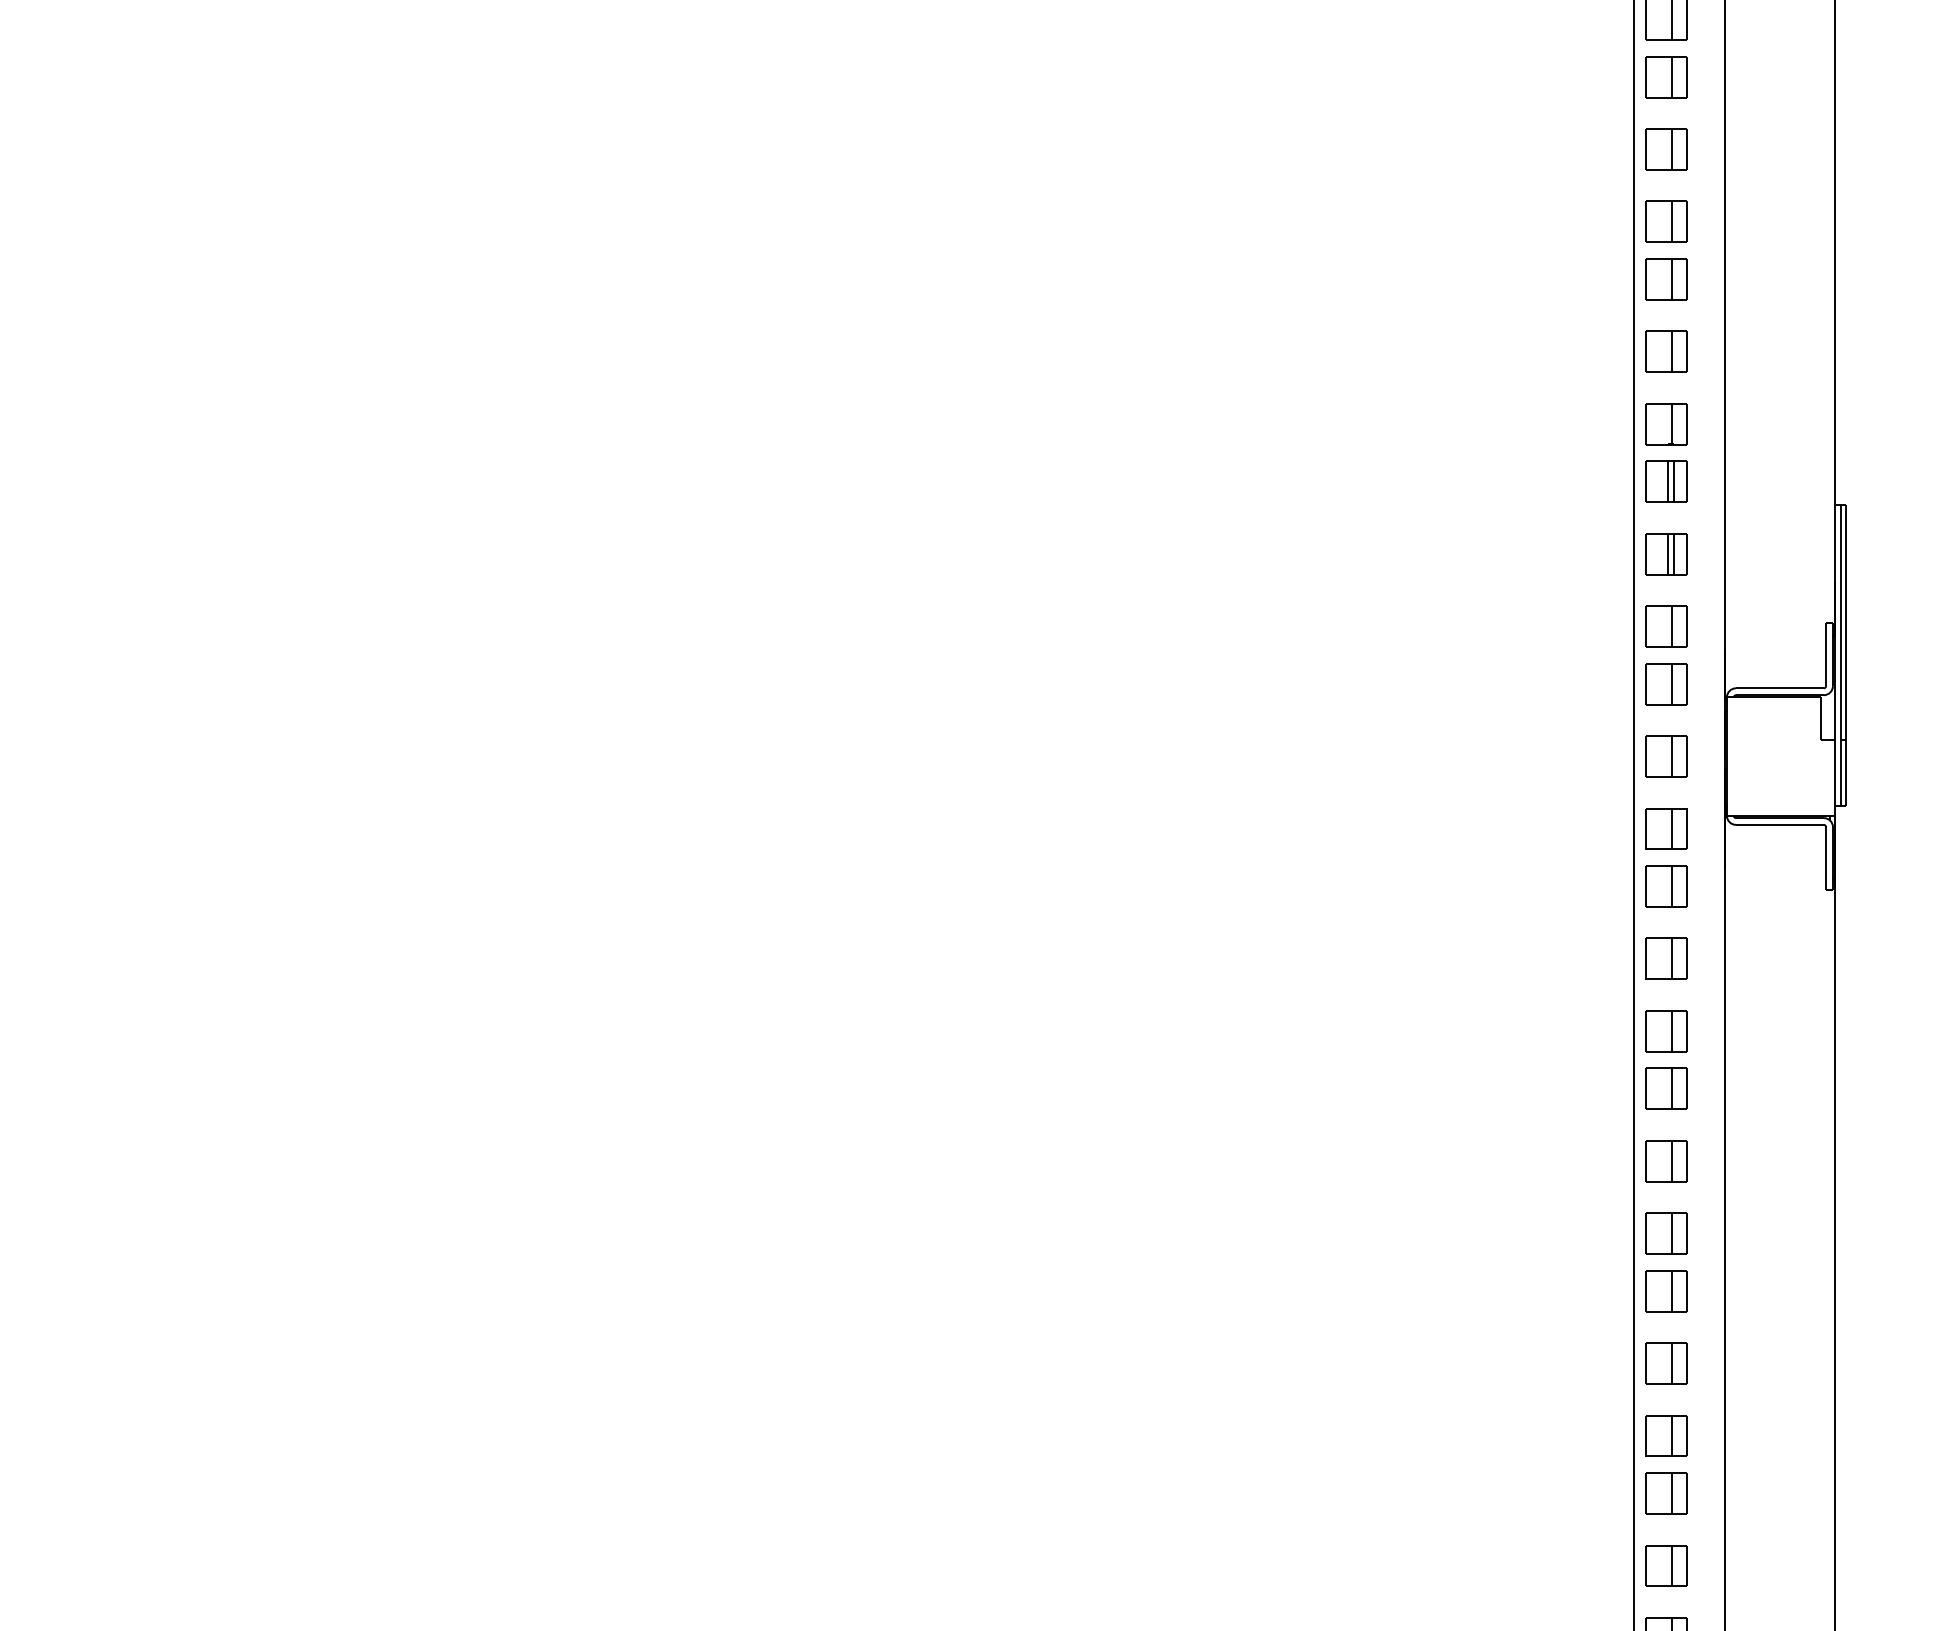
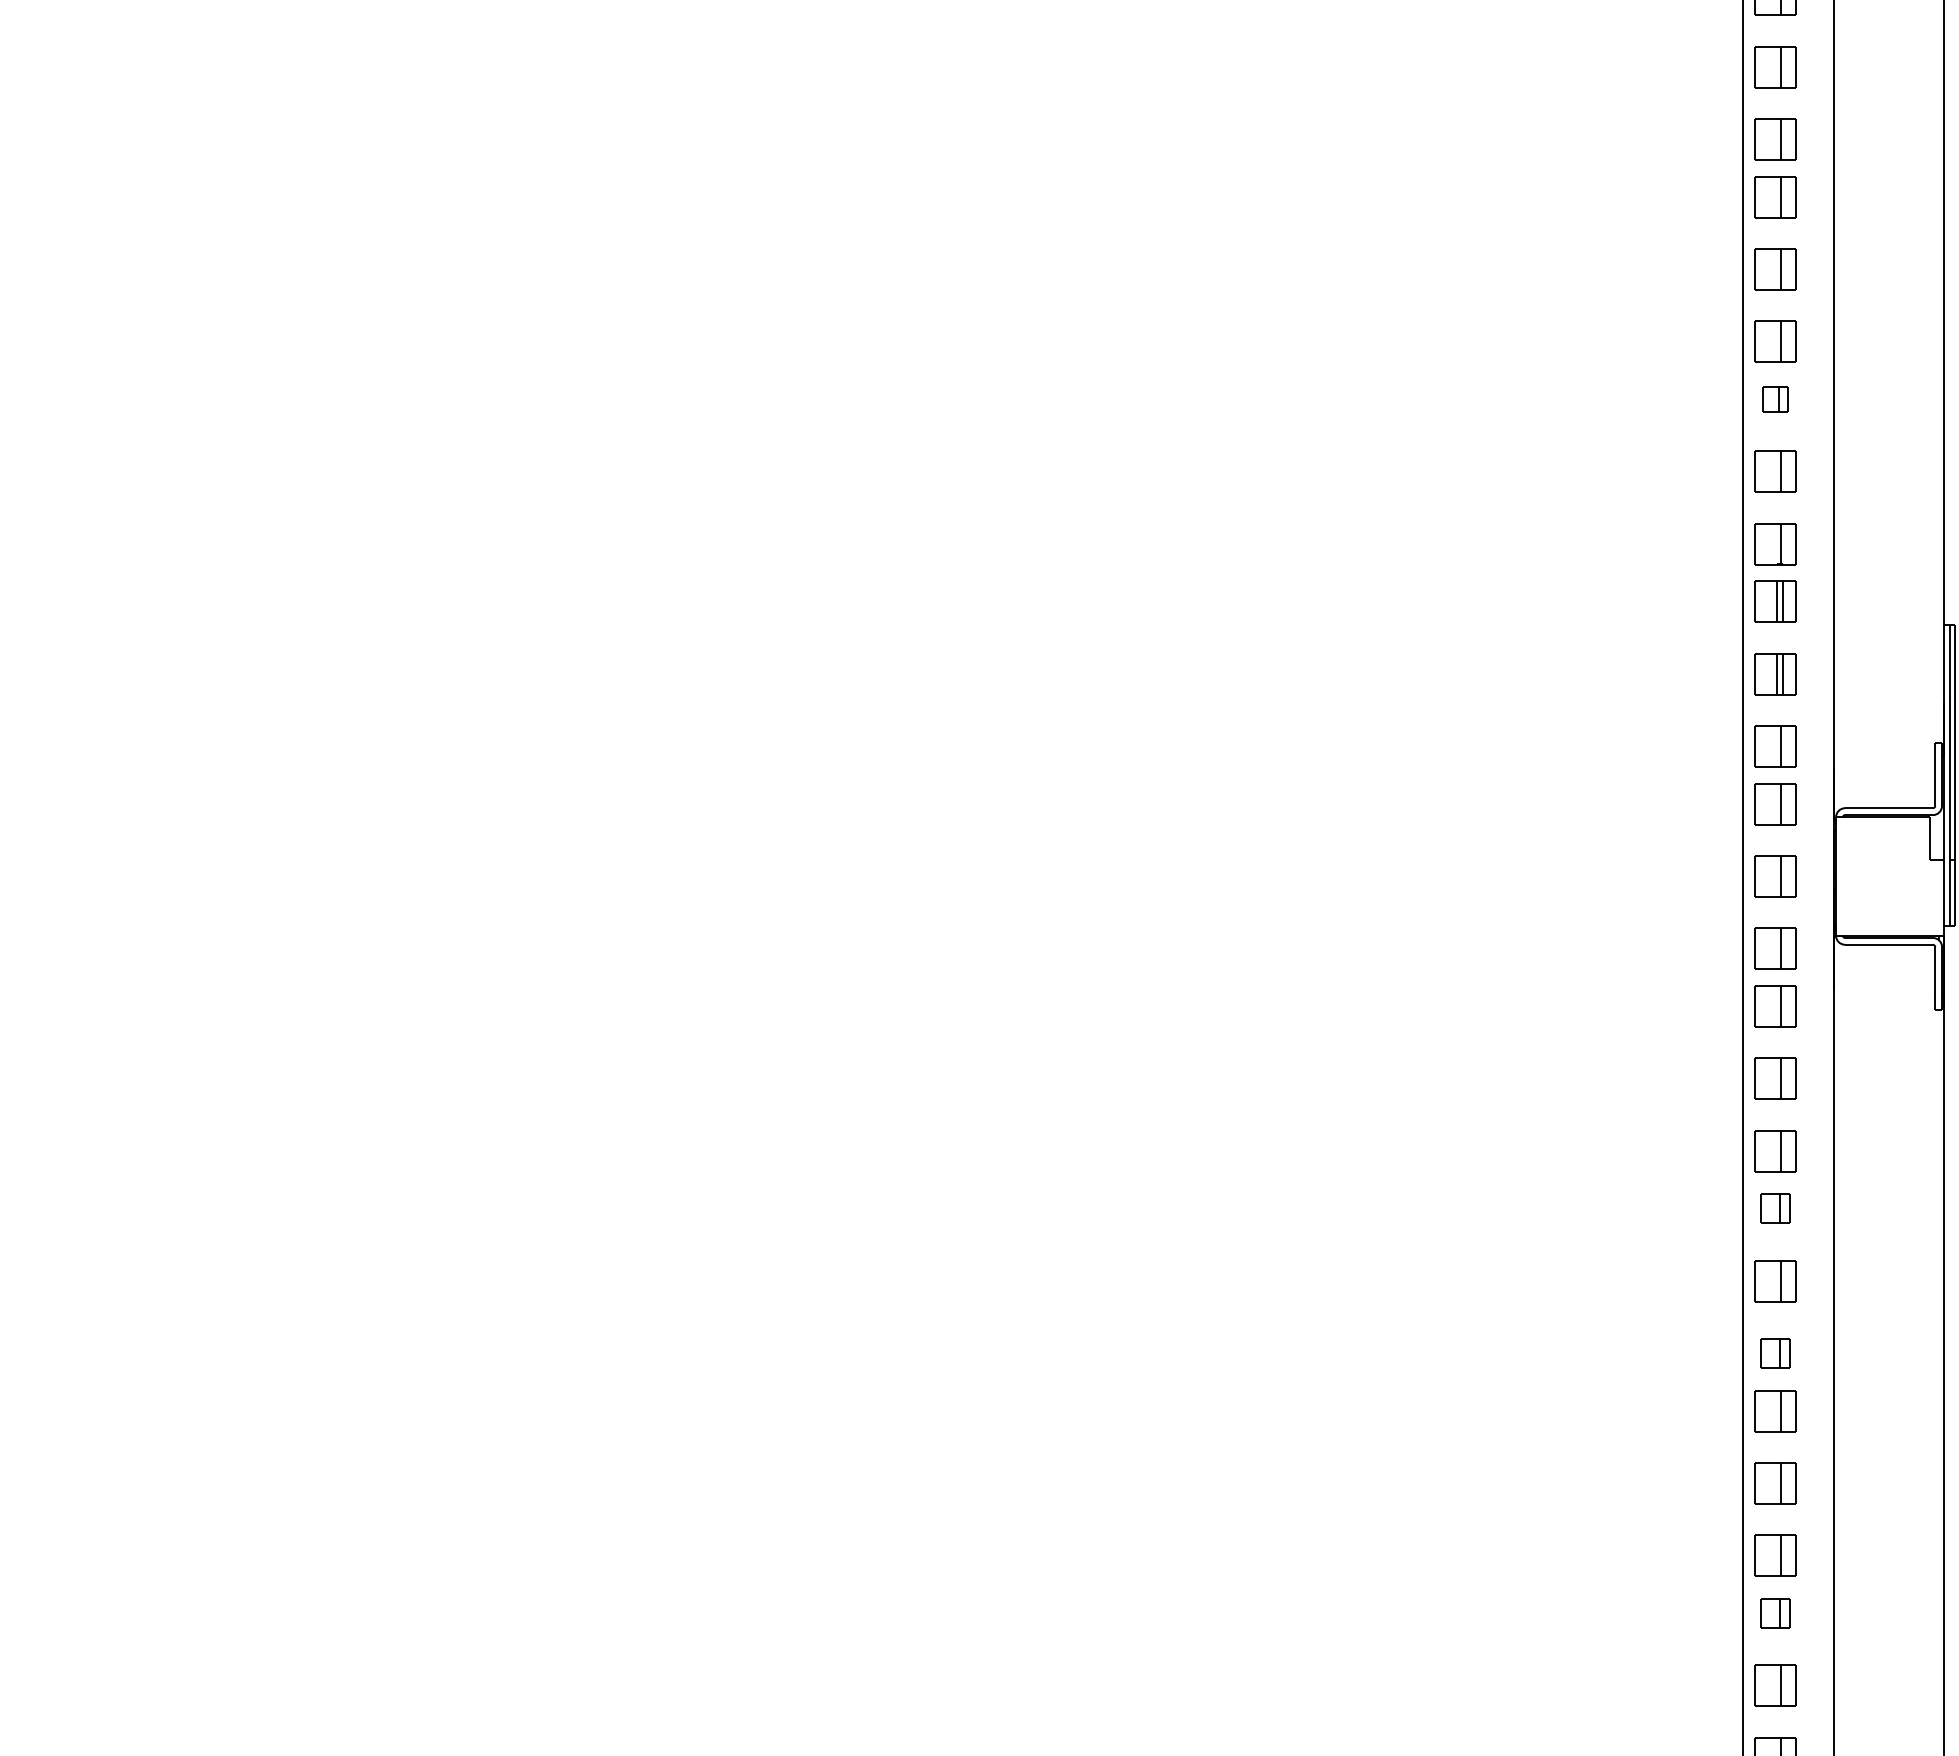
part: (1666, 279) -> (1775, 399), size x0.6
part: (1666, 1088) -> (1775, 1208), size x0.7
part: (1666, 1233) -> (1775, 1353), size x0.7
part: (1666, 1493) -> (1775, 1613), size x0.7

